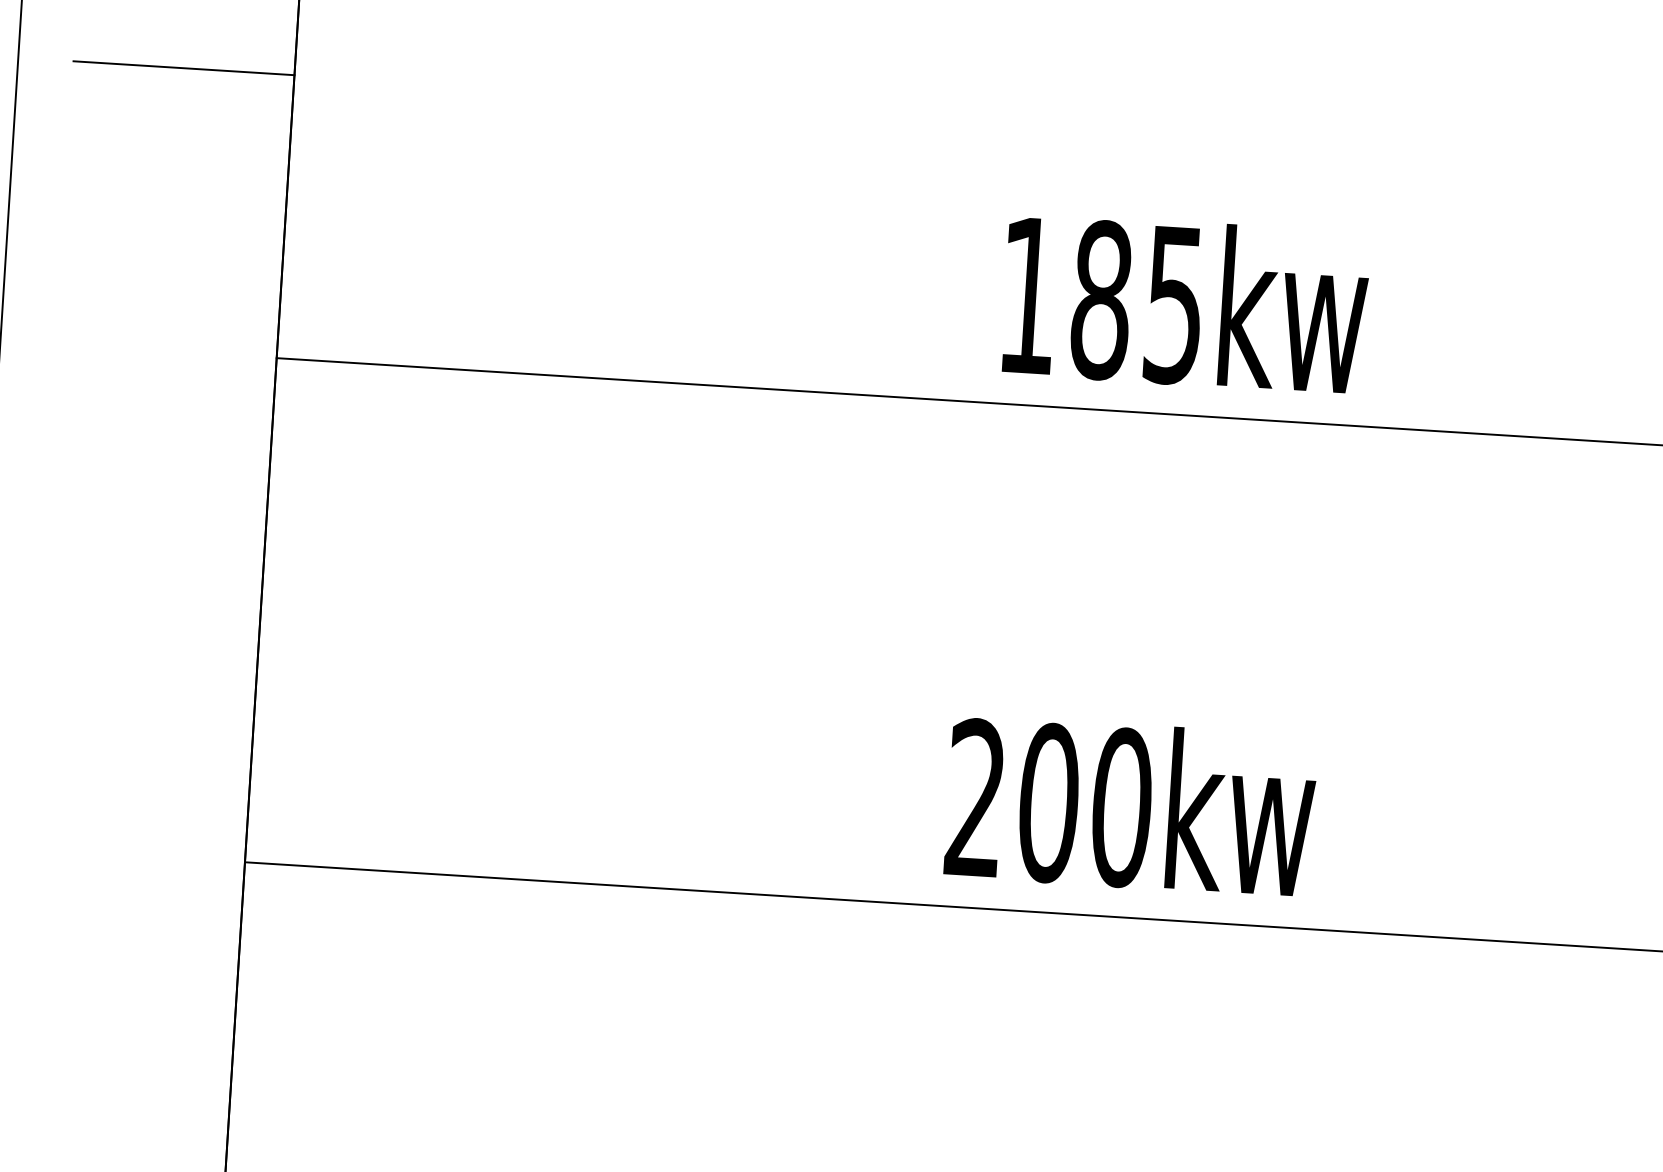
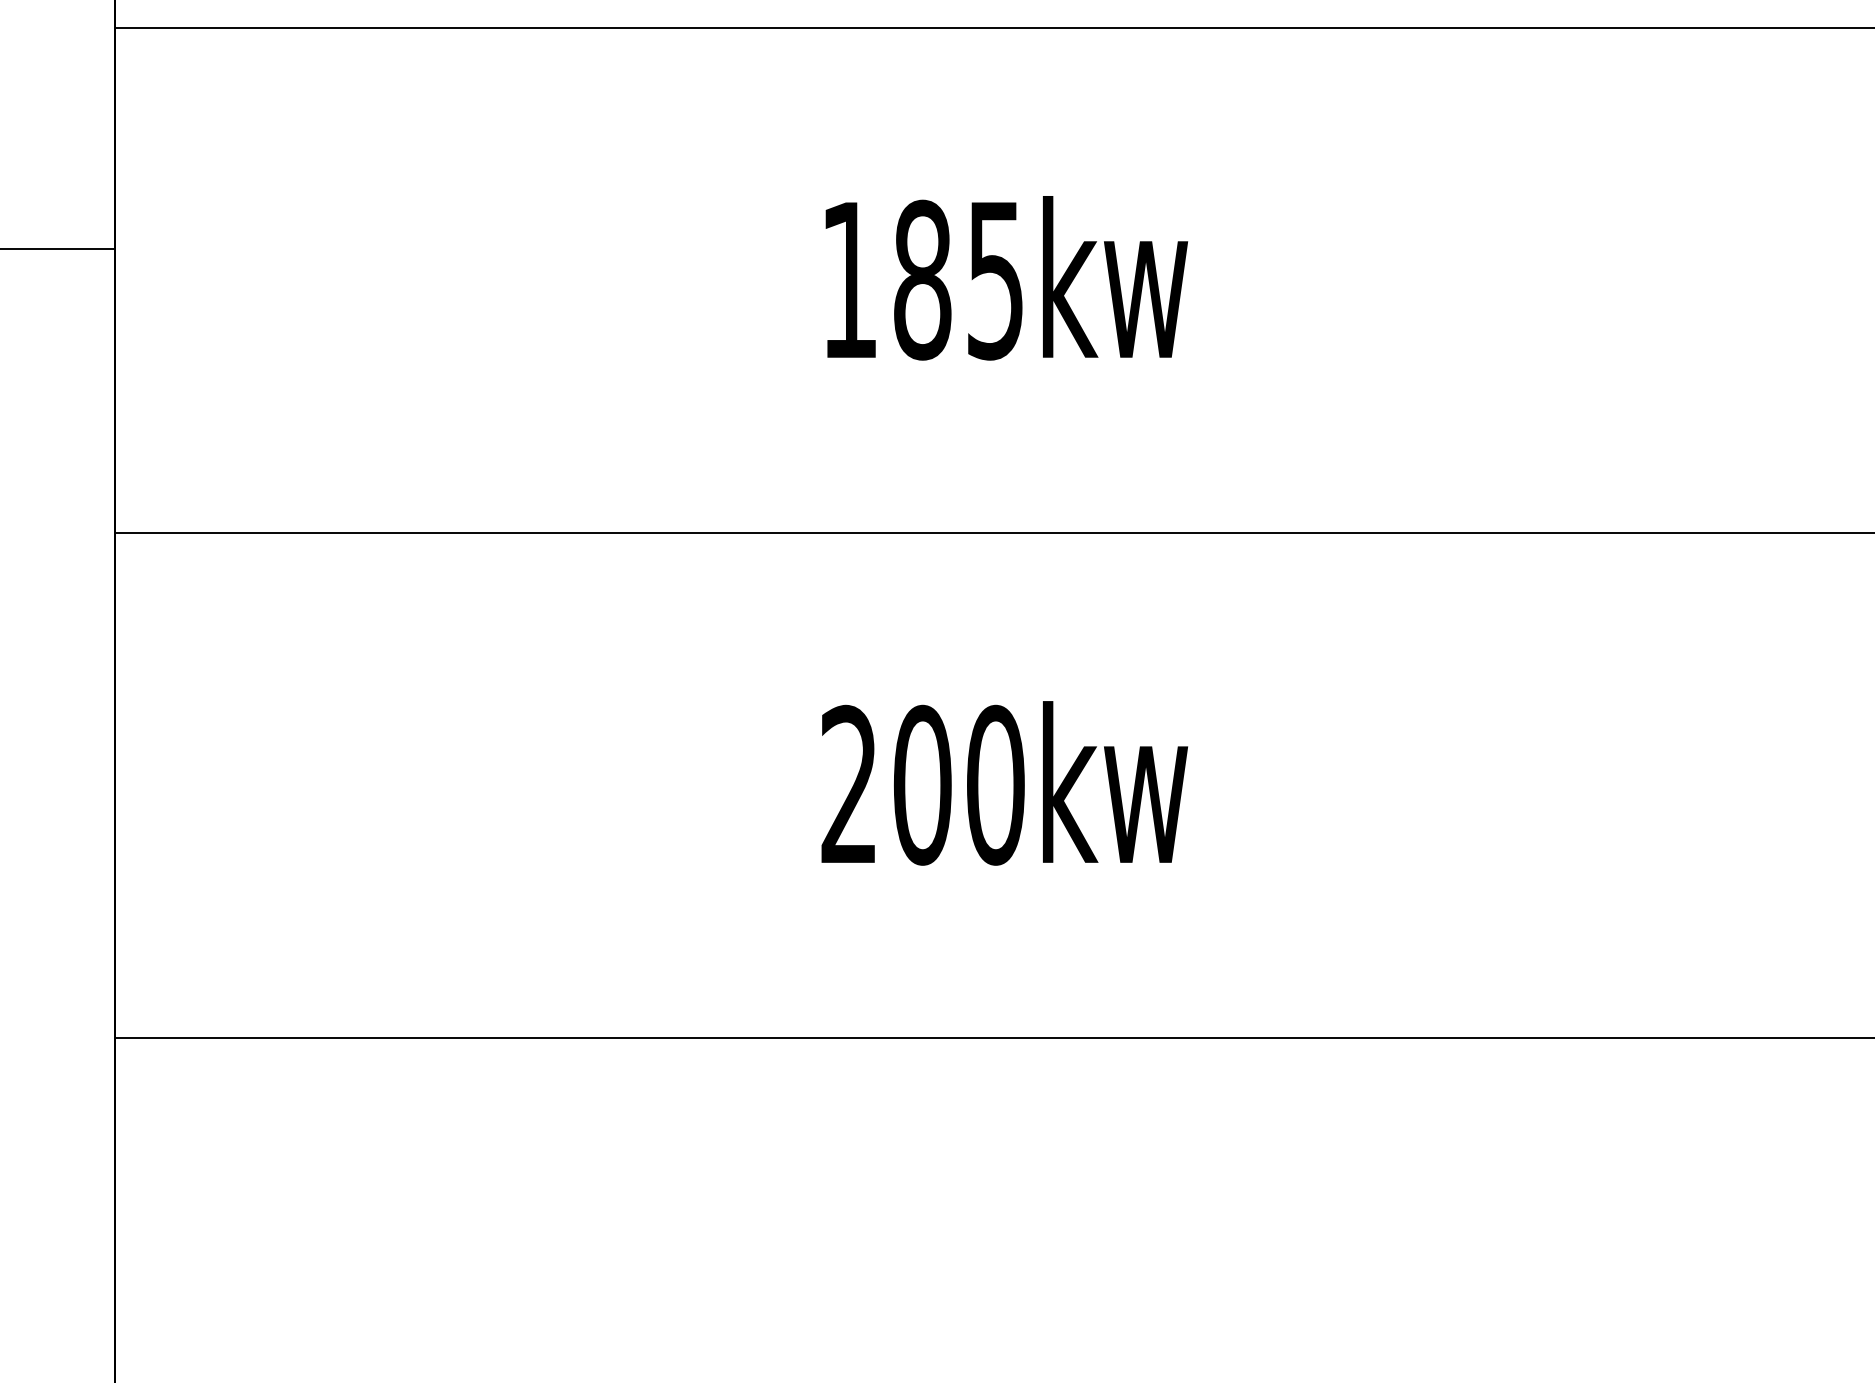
text: (1185, 303) -> (1006, 278), moved
text: (1130, 806) -> (1004, 783), moved

